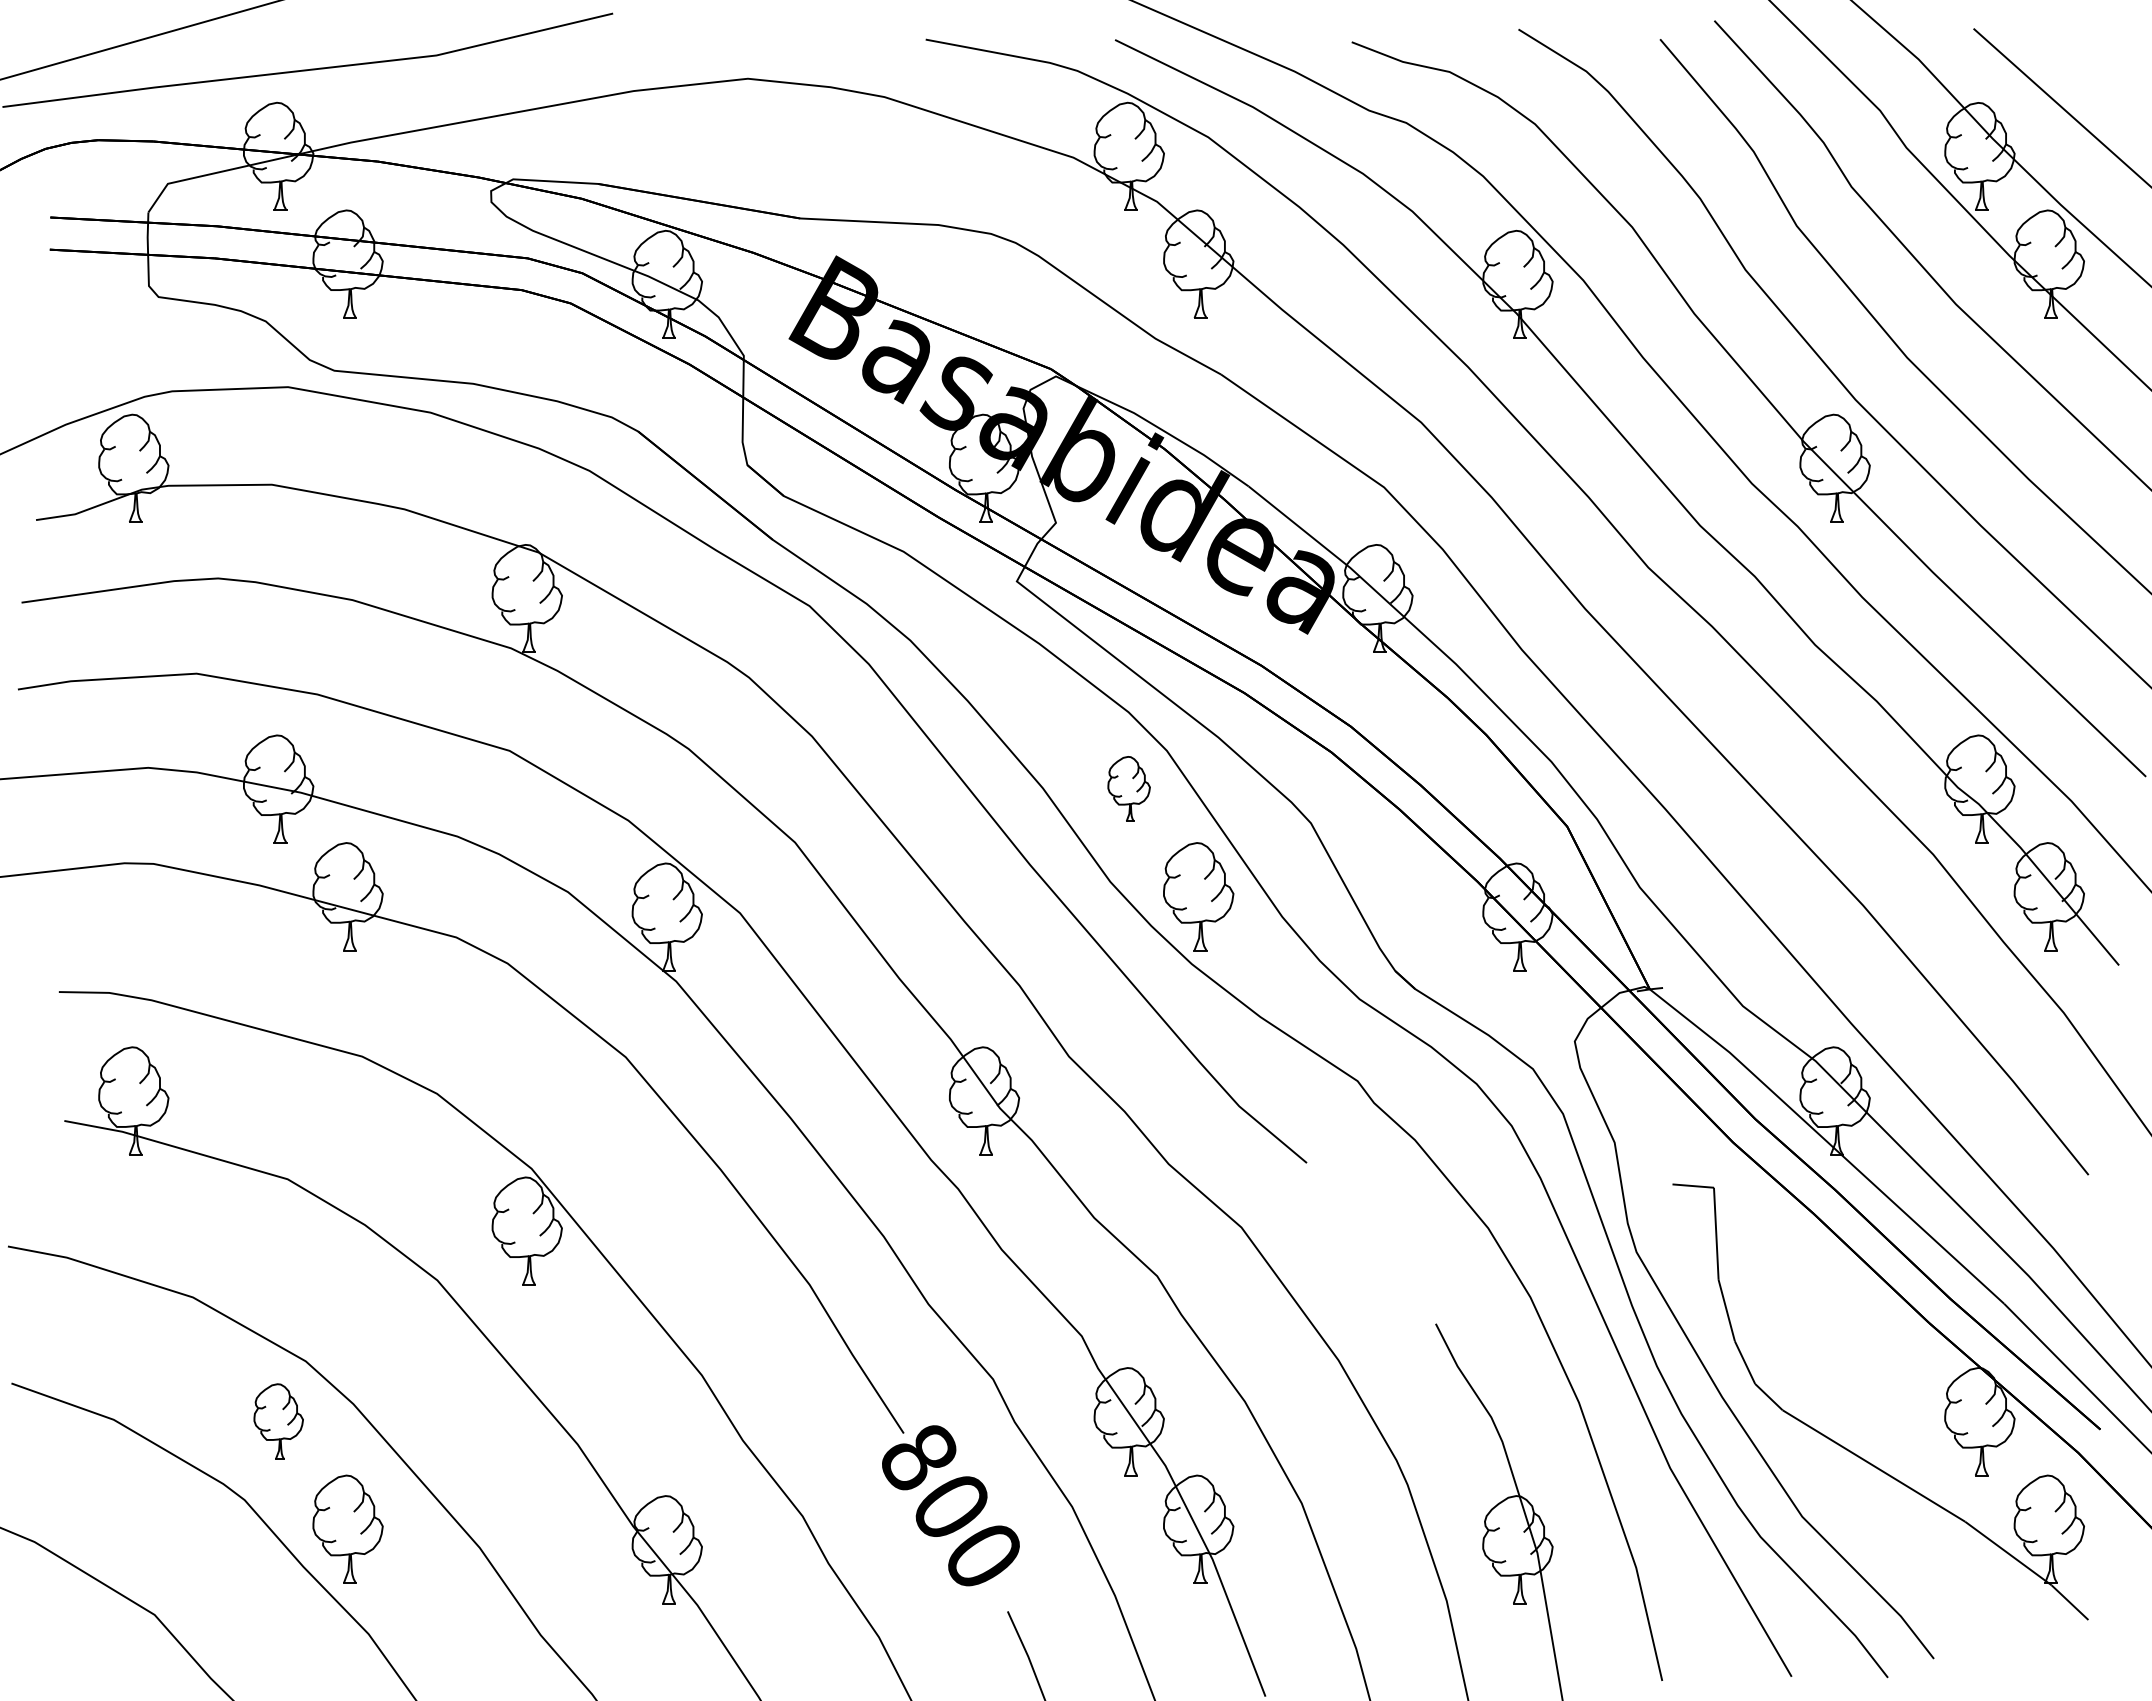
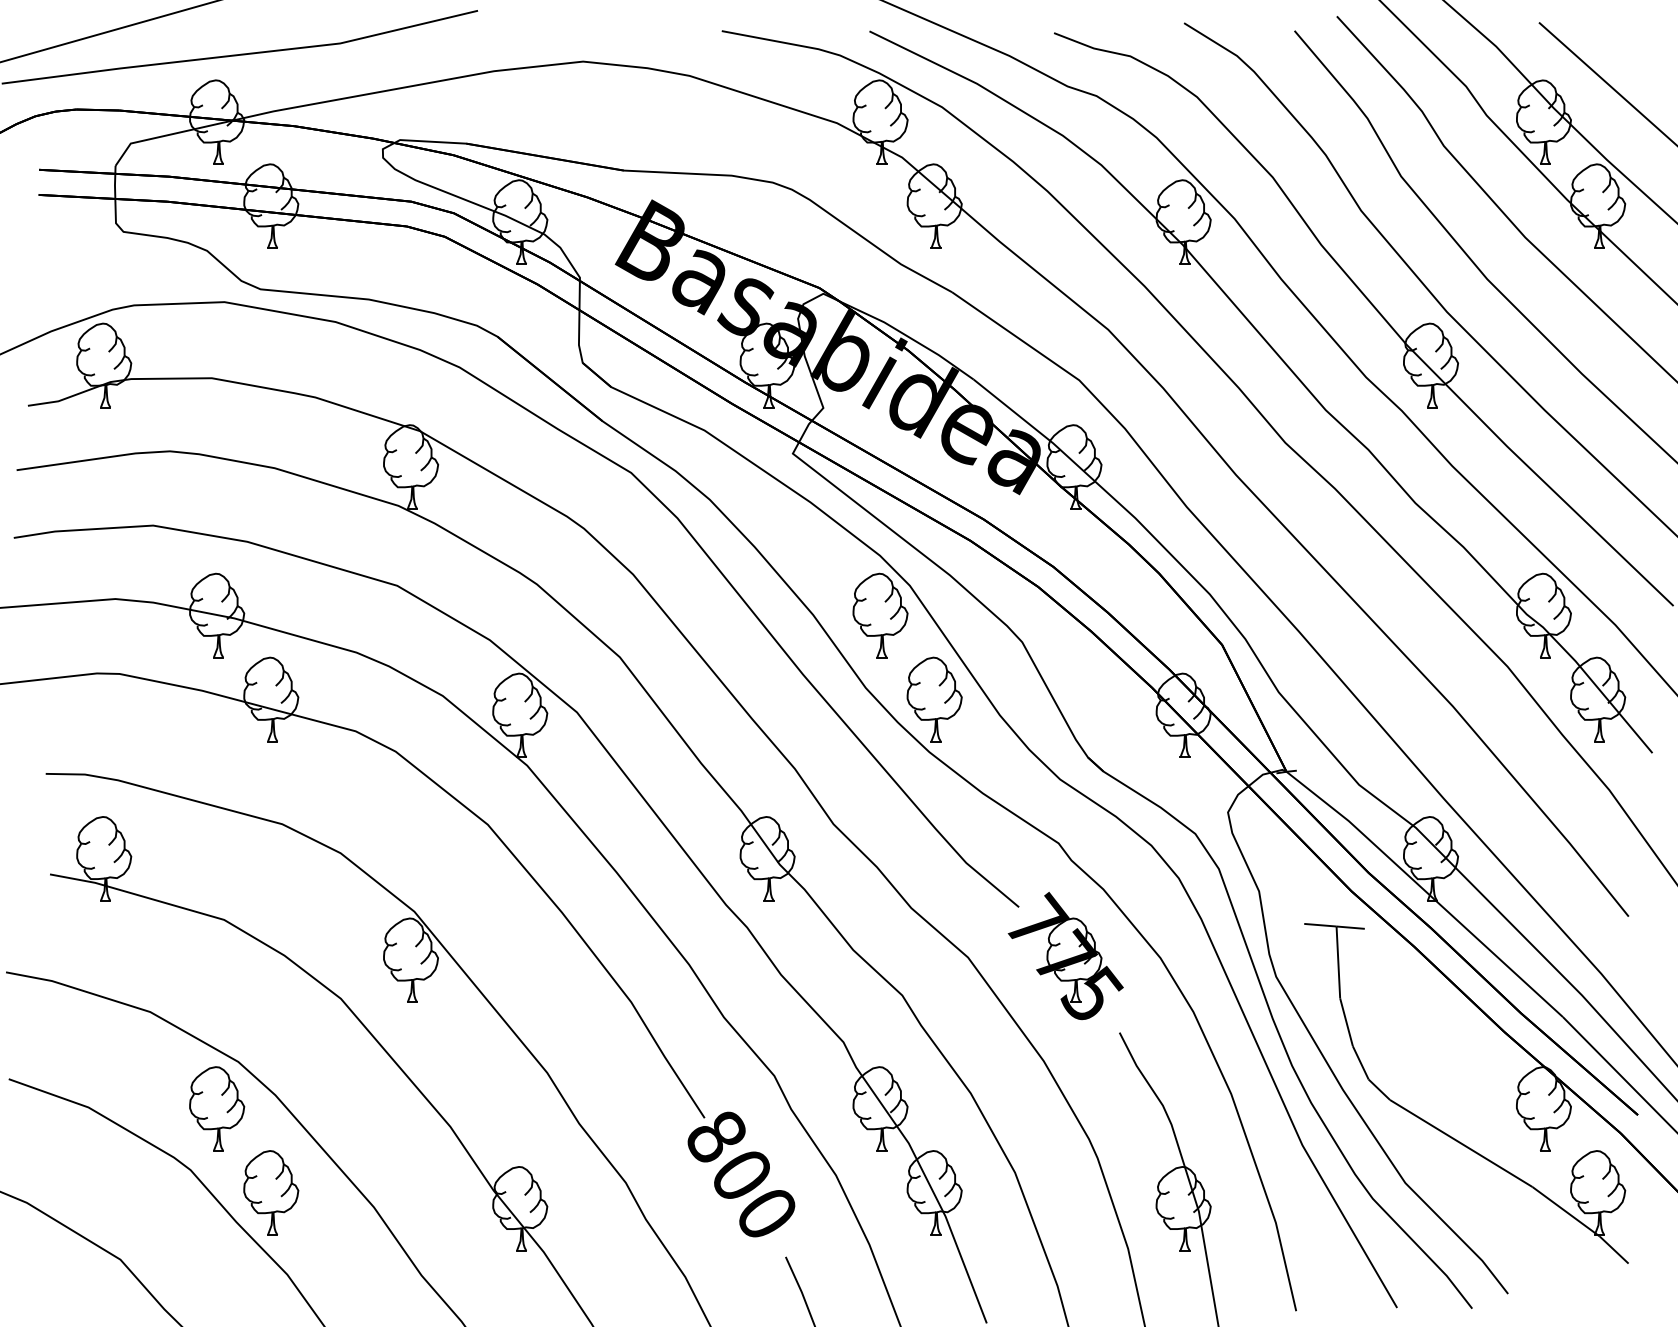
part: (1128, 788) -> (879, 615), size x1.67
line: (1731, 1188) -> (1350, 927), added
part: (1366, 1225) -> (1065, 955), added
part: (278, 1421) -> (217, 1108), size x1.43

